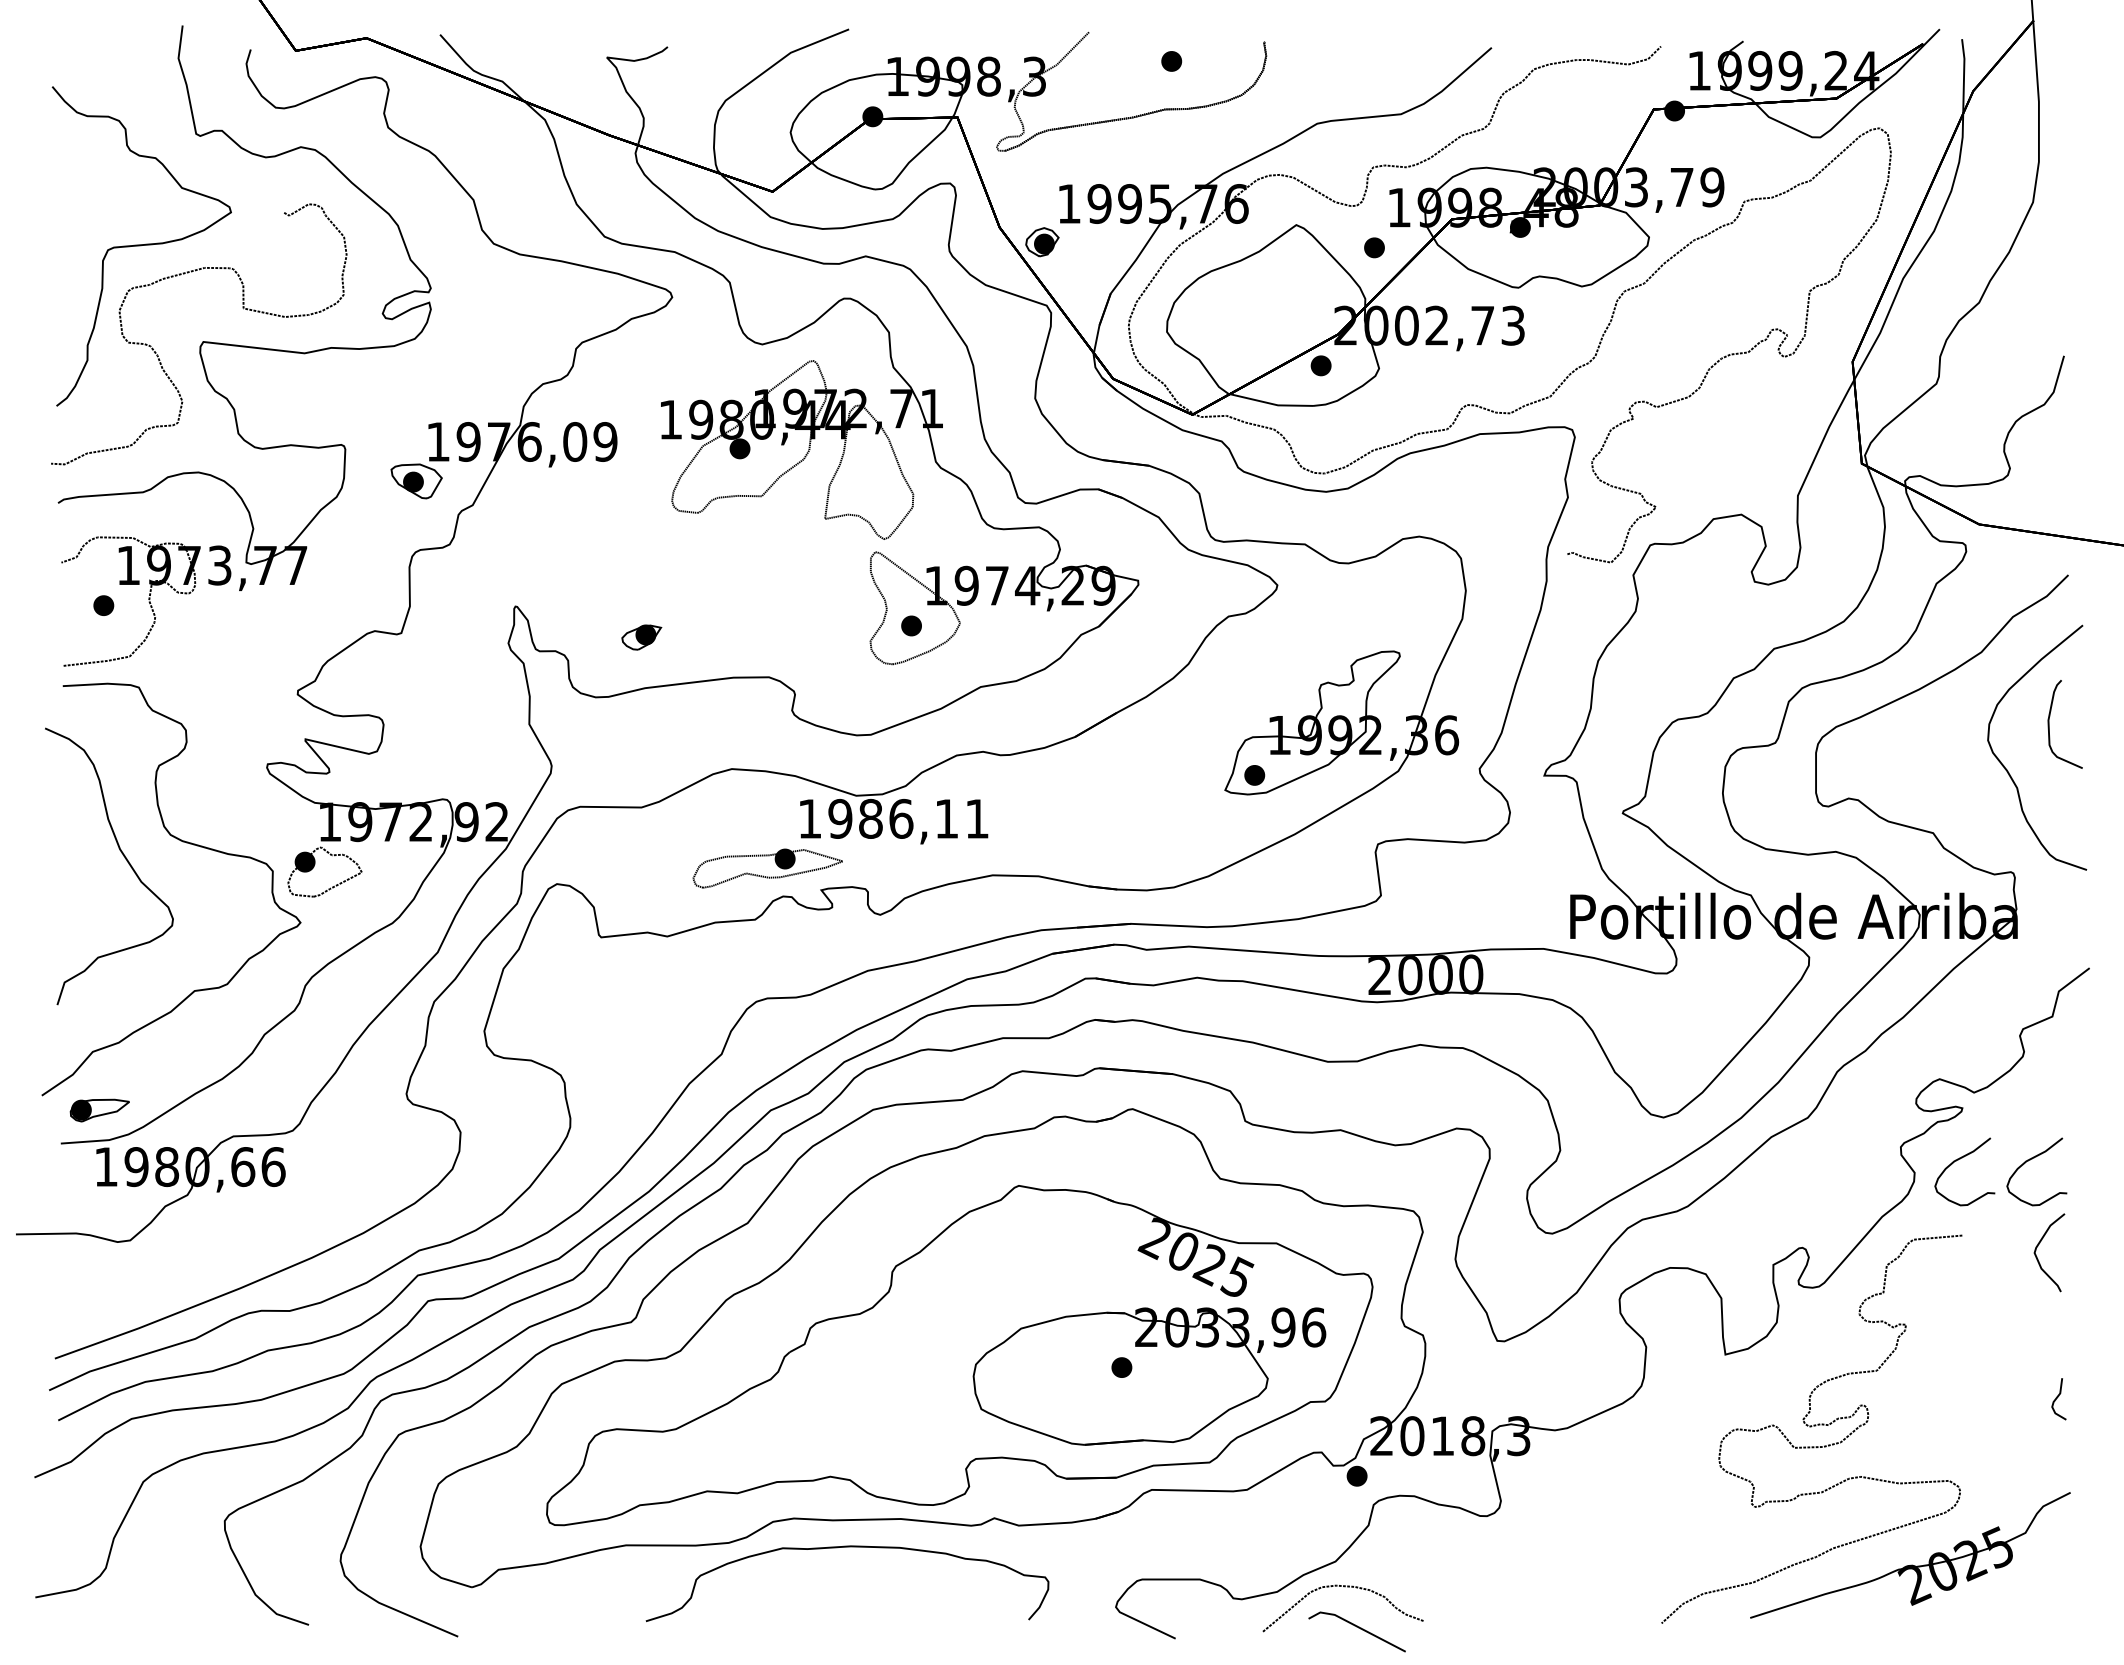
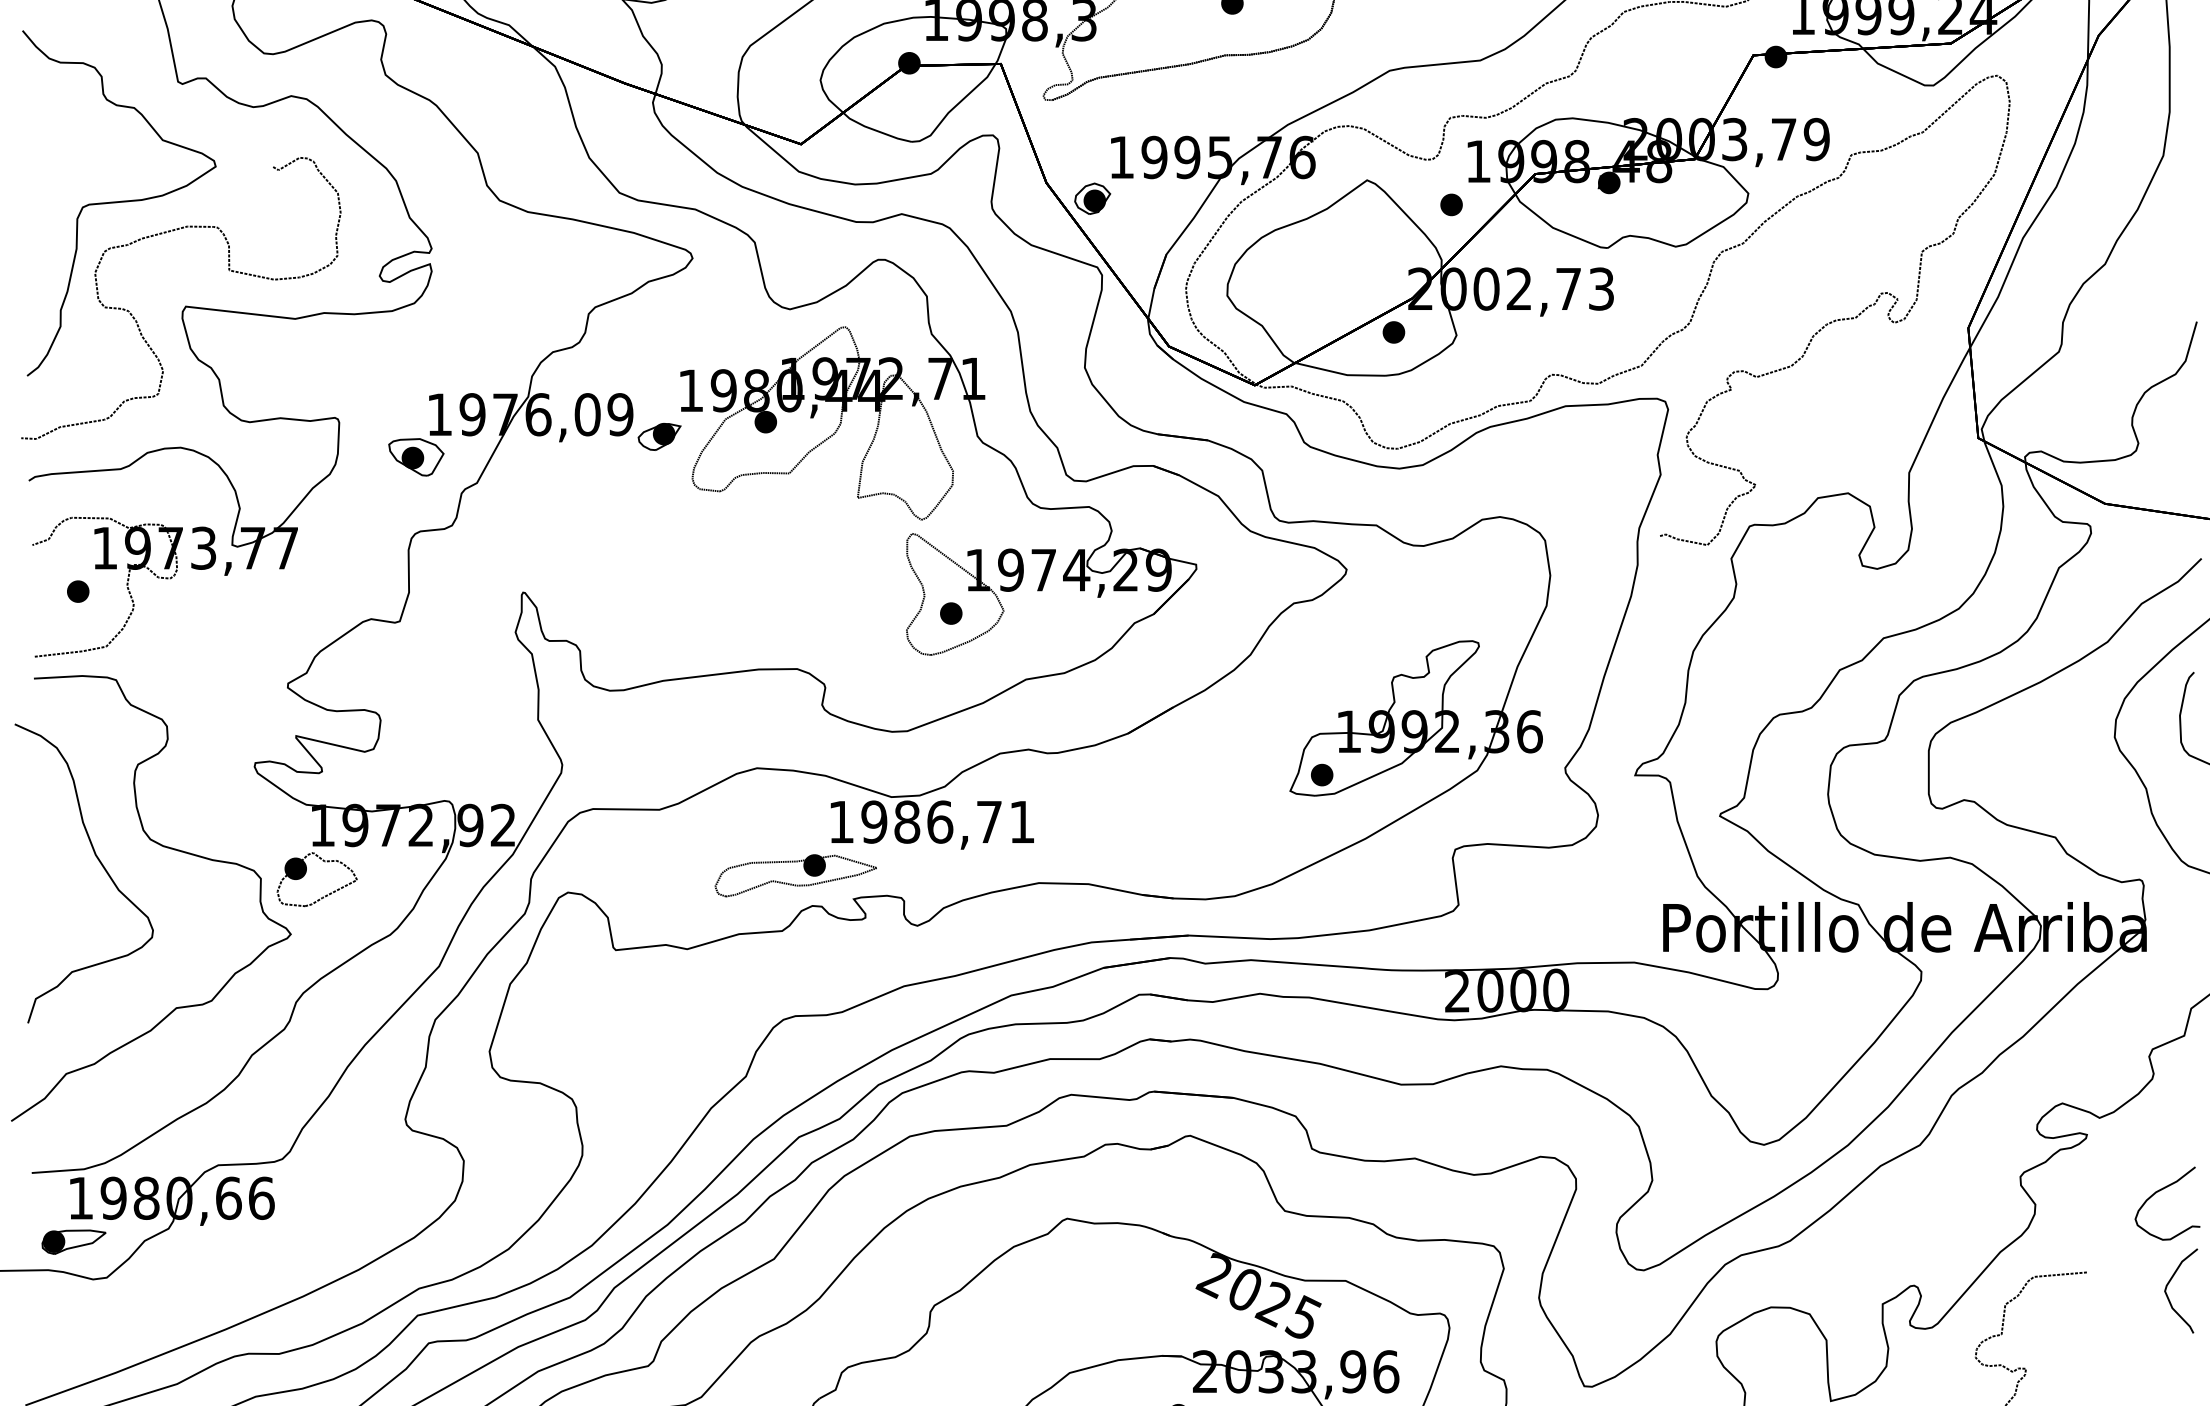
part: (641, 637) -> (659, 436), moved
text: (946, 818) -> (989, 821), 1986,11 -> 1986,71
part: (99, 1110) -> (73, 1242), moved
curve: (1958, 1160) -> (2082, 1191), removed

